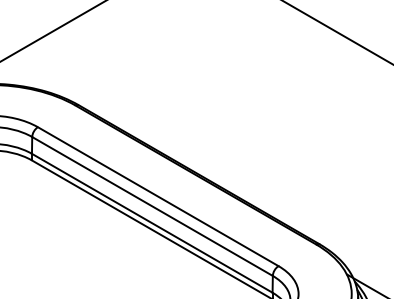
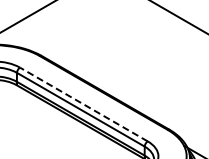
line: (157, 196) -> (83, 104), solid -> dashed

